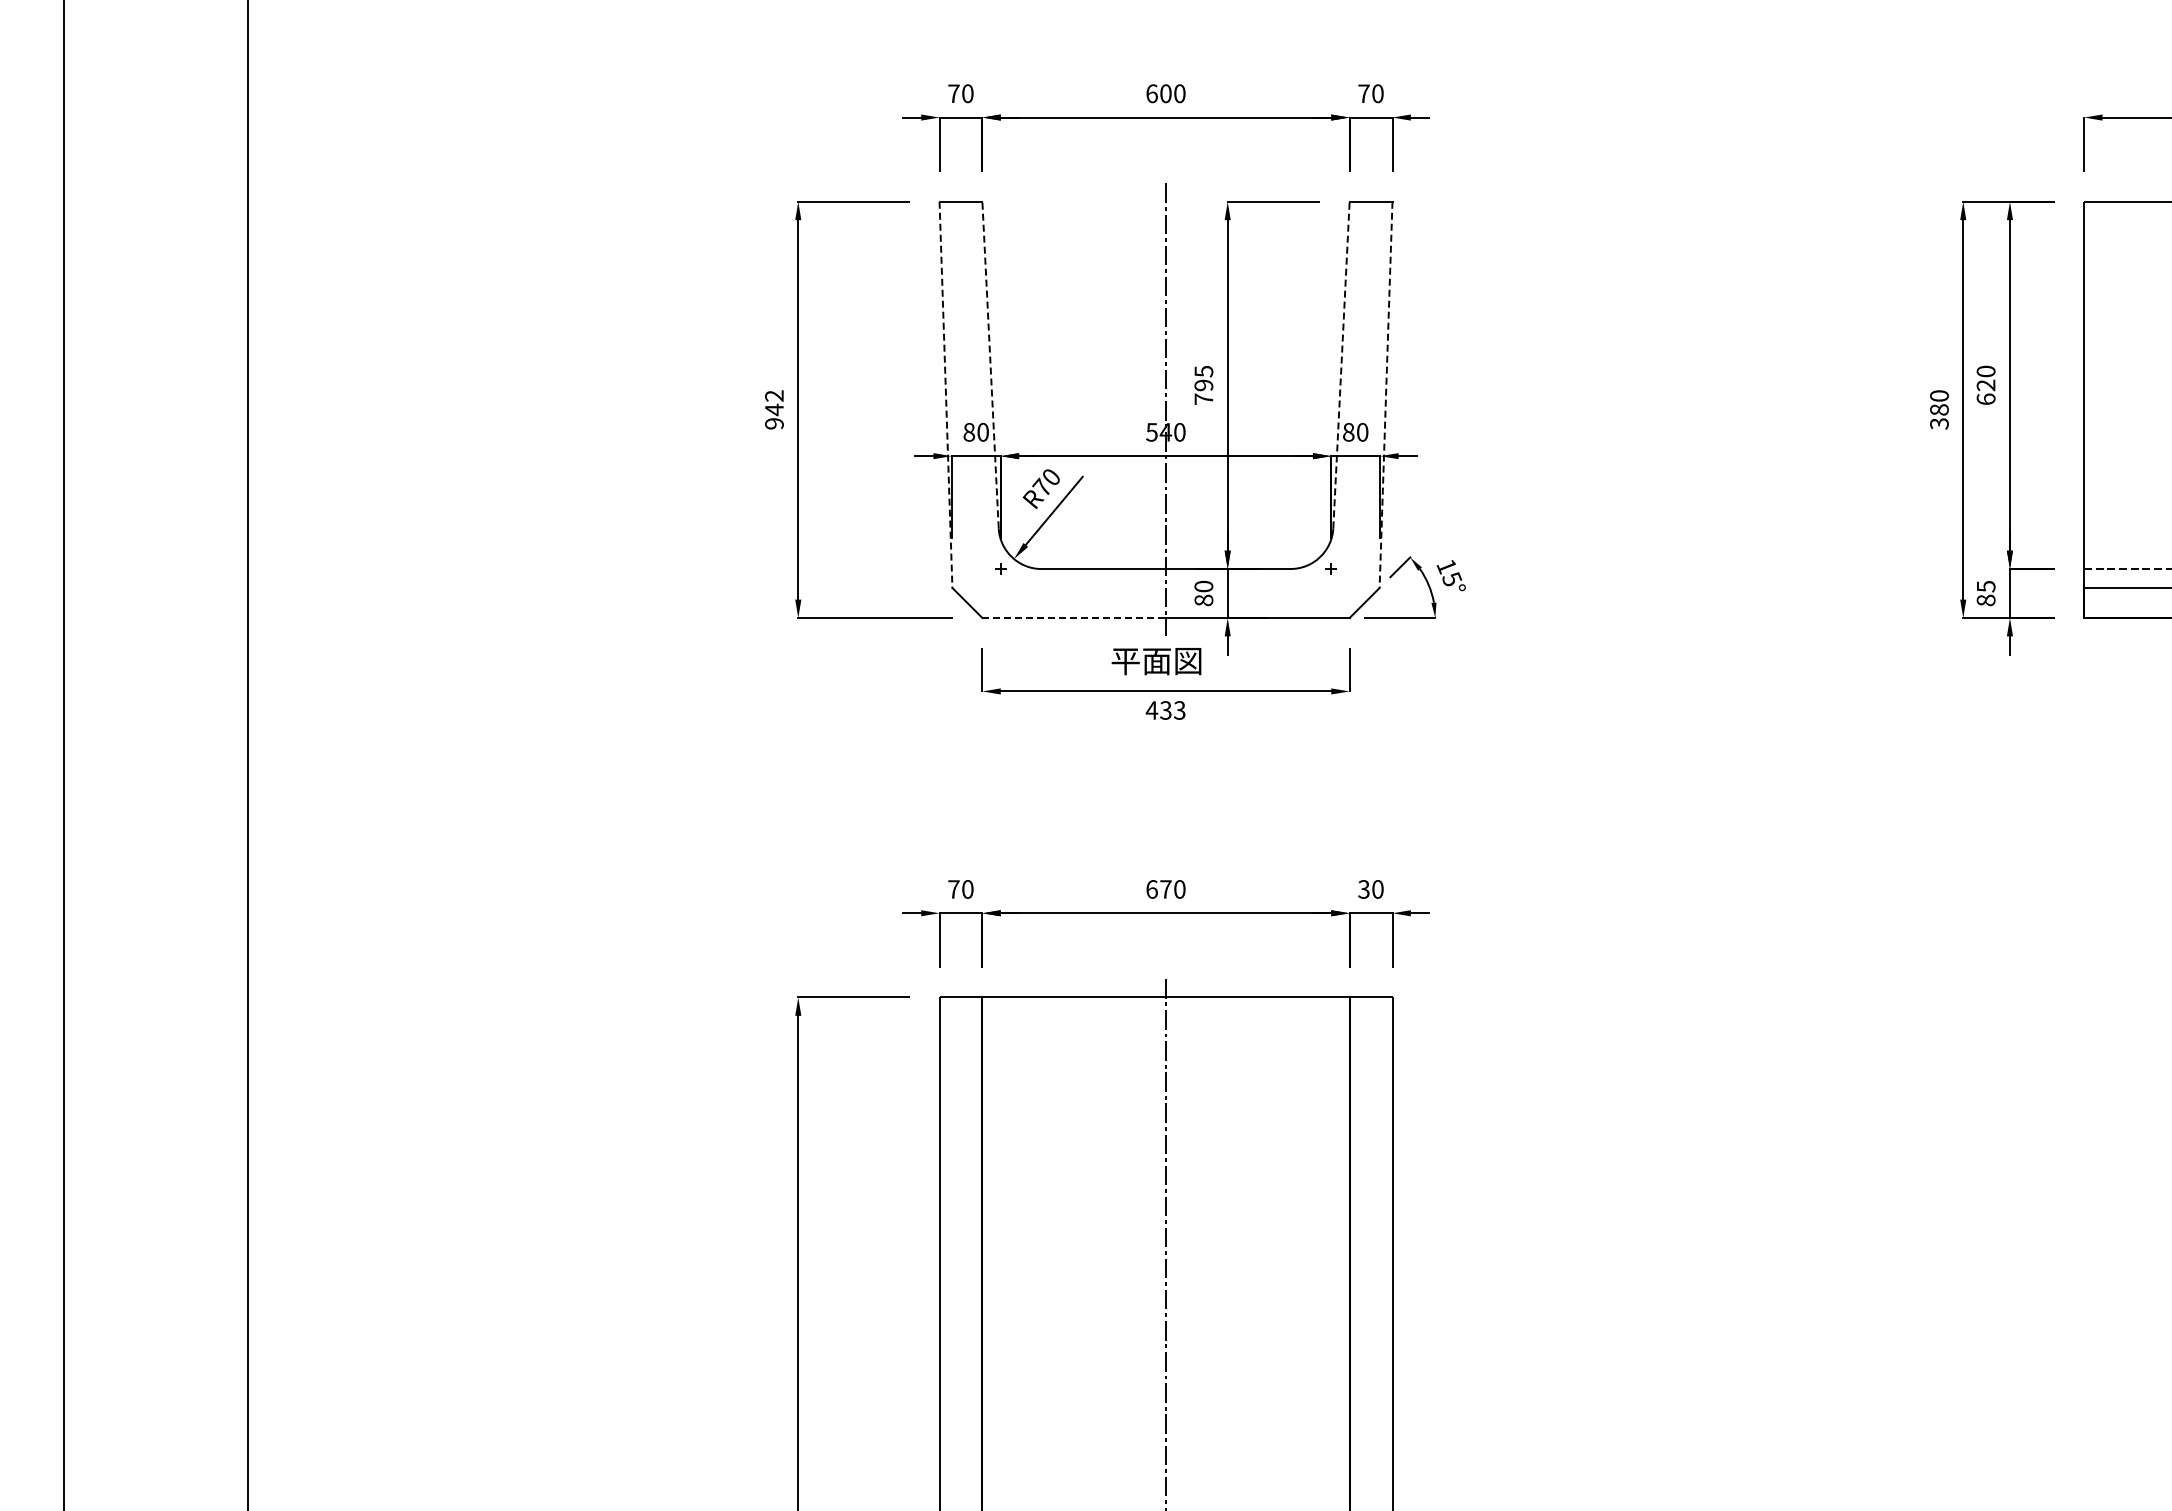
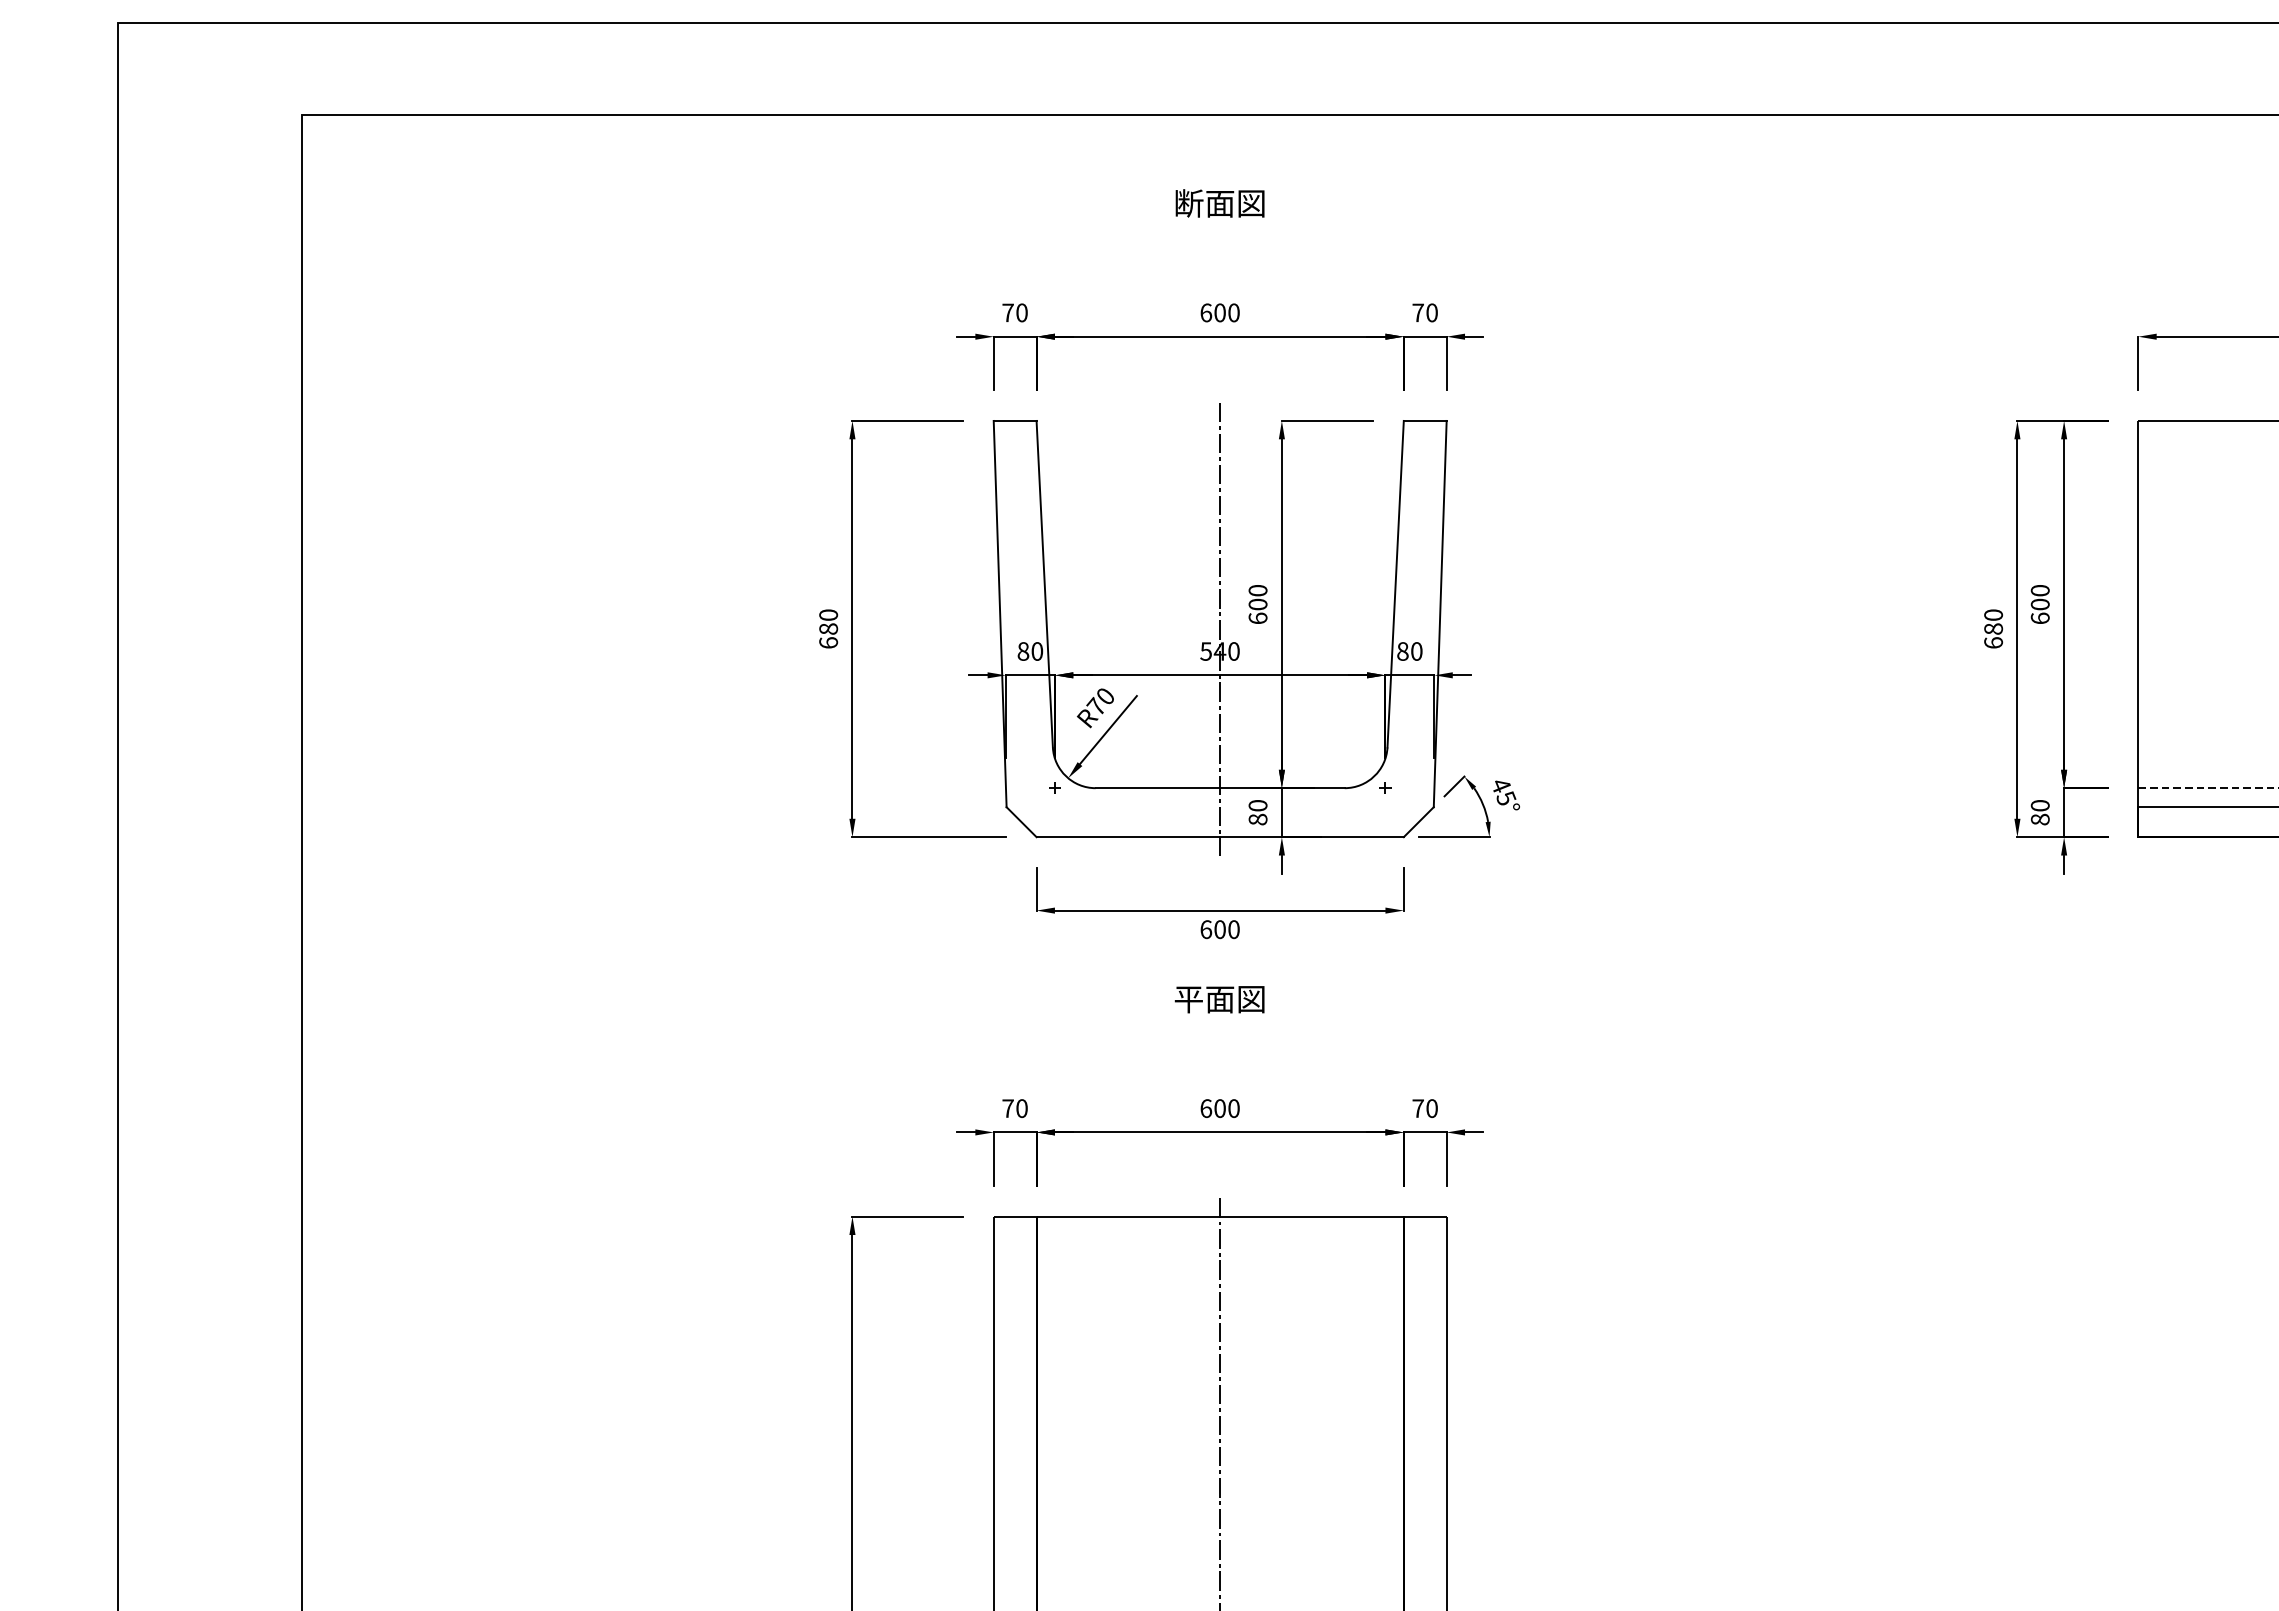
line: (990, 364) -> (1044, 583), dashed -> solid
line: (1341, 364) -> (1395, 583), dashed -> solid
text: (1203, 385) -> (1257, 604), 795 -> 600
text: (1986, 385) -> (2040, 604), 620 -> 600
line: (946, 395) -> (1000, 614), dashed -> solid
line: (1386, 395) -> (1440, 614), dashed -> solid
text: (774, 409) -> (828, 628), 942 -> 680
text: (1939, 423) -> (1993, 642), 380 -> 680
text: (1446, 567) -> (1500, 786), 15° -> 45°
text: (1985, 586) -> (2039, 805), 85 -> 80
line: (1074, 618) -> (1128, 837), dashed -> solid
text: (1156, 661) -> (1219, 999), moved
text: (1165, 710) -> (1219, 929), 433 -> 600
text: (1165, 889) -> (1219, 1108), 670 -> 600
text: (1363, 889) -> (1417, 1108), 30 -> 70

